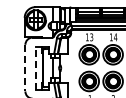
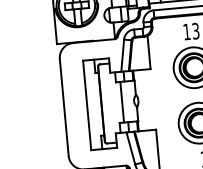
line: (25, 68) -> (64, 108), dashed -> solid
line: (36, 68) -> (87, 106), dashed -> solid

